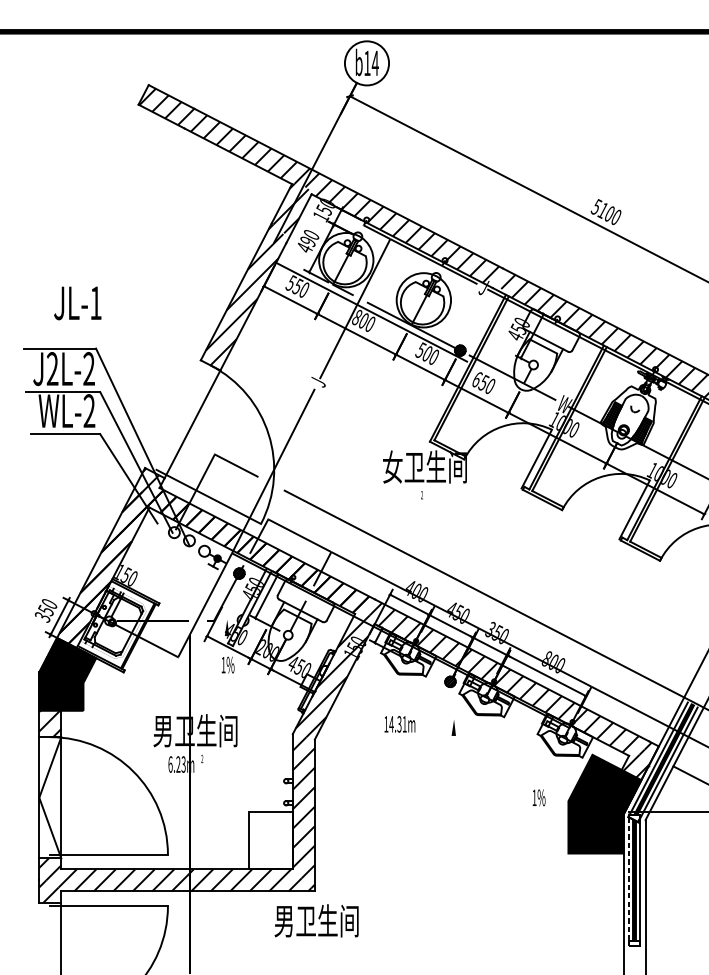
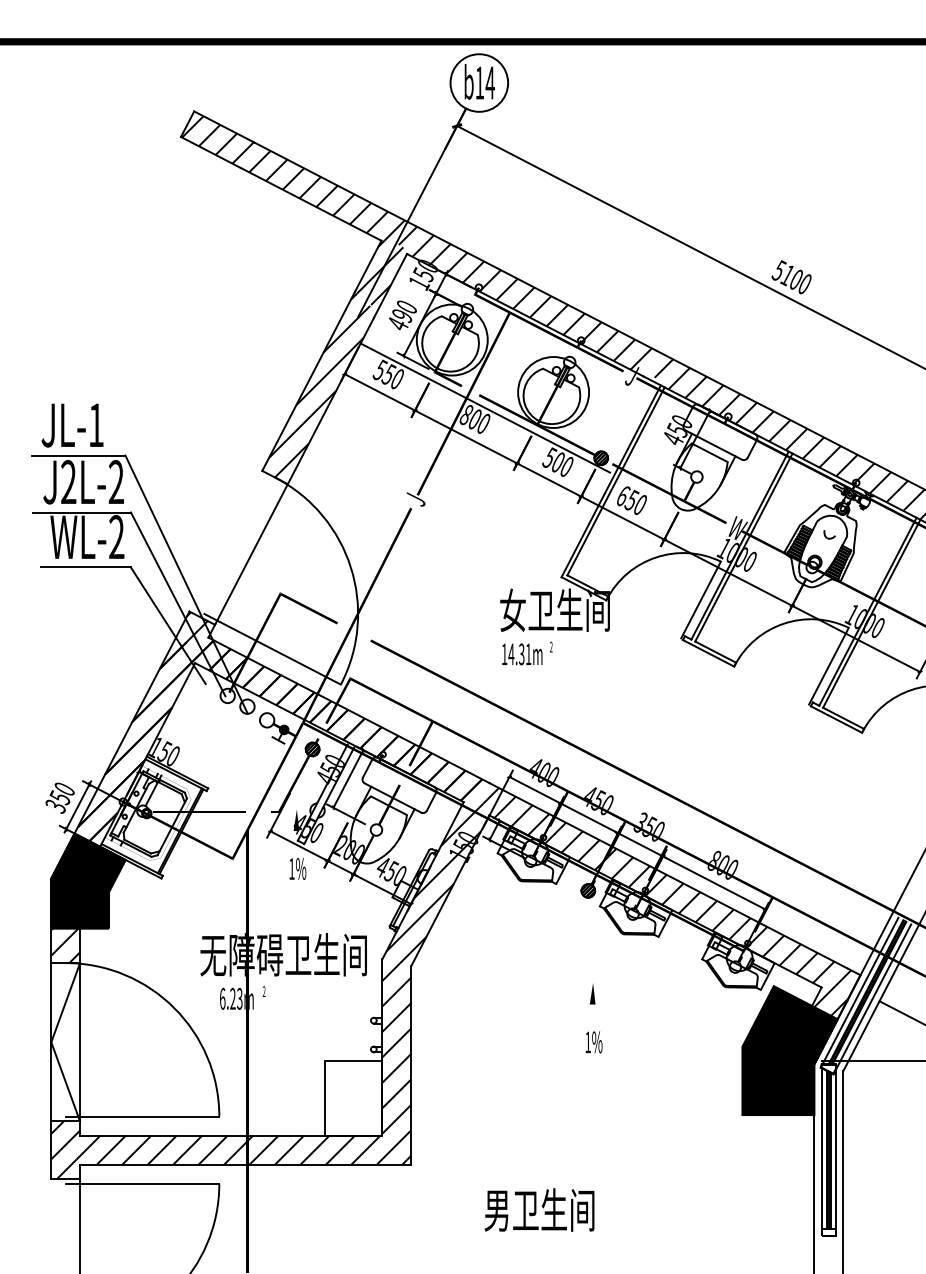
text: (77, 303) -> (72, 425), moved
text: (400, 724) -> (522, 654), moved
line: (453, 727) -> (592, 993), moved
text: (217, 730) -> (283, 954), 男卫生间 -> 无障碍卫生间
text: (538, 797) -> (593, 1042), moved
line: (628, 878) -> (821, 1147), dashed -> solid
text: (316, 920) -> (539, 1209), moved

